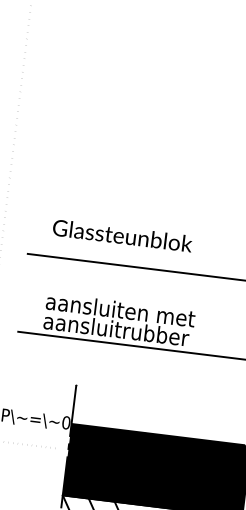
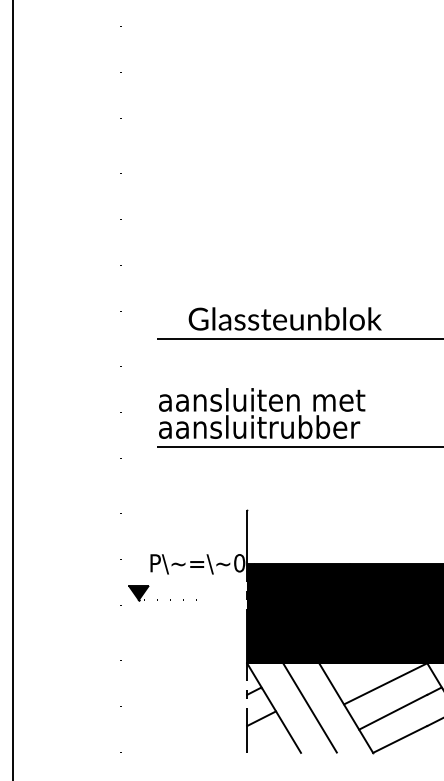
text: (122, 235) -> (284, 318), moved
text: (119, 319) -> (262, 413), moved

